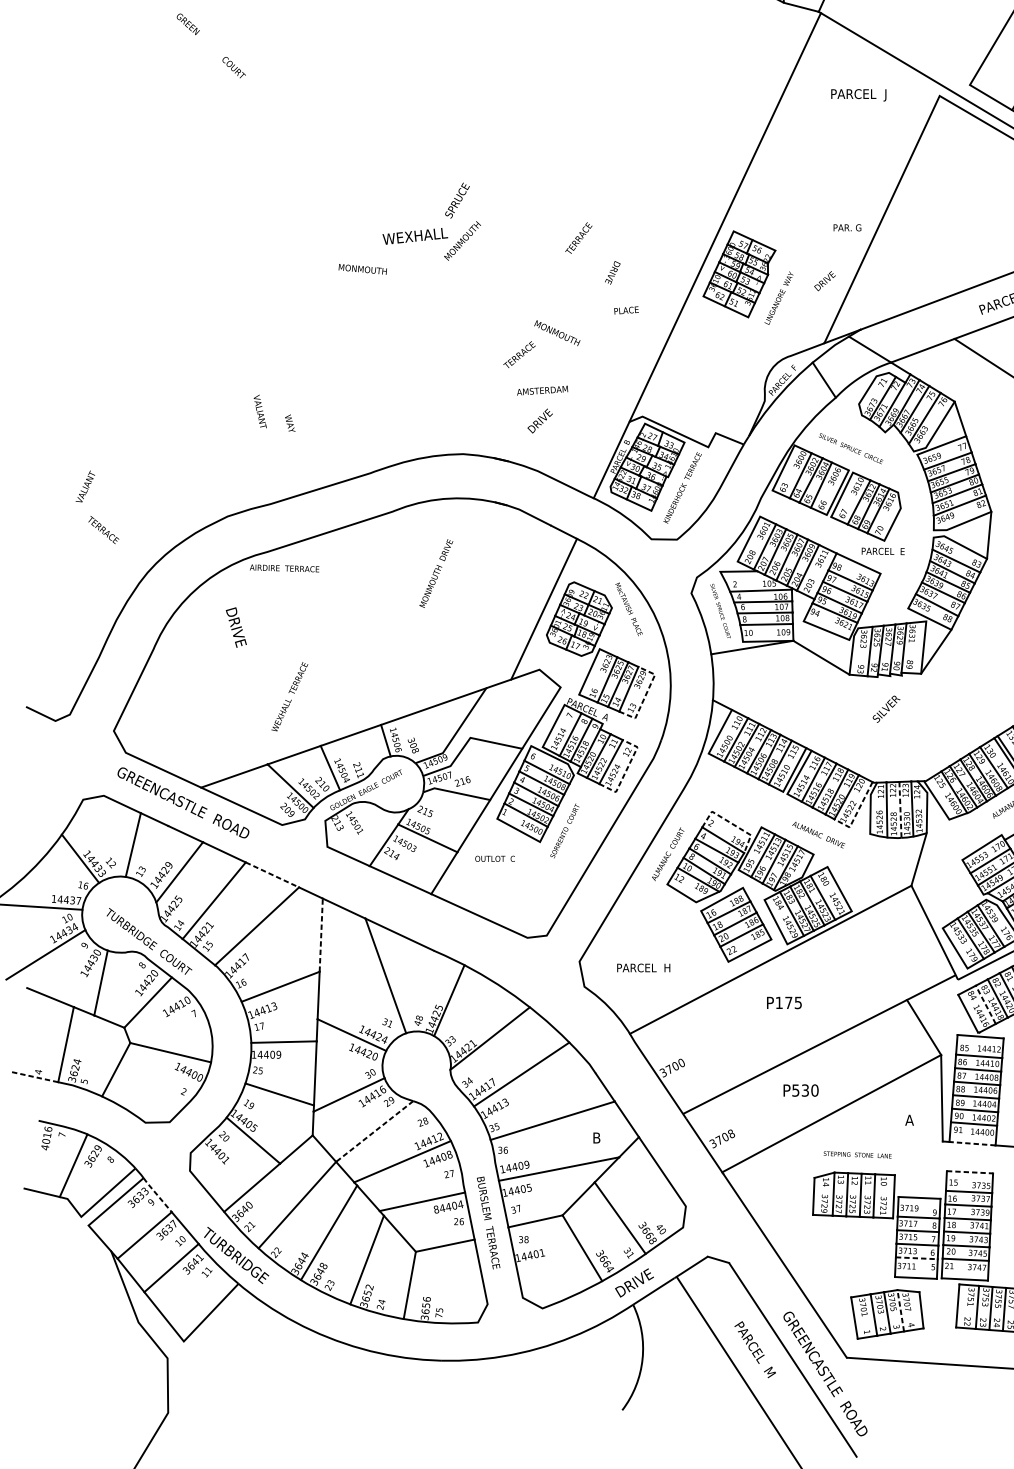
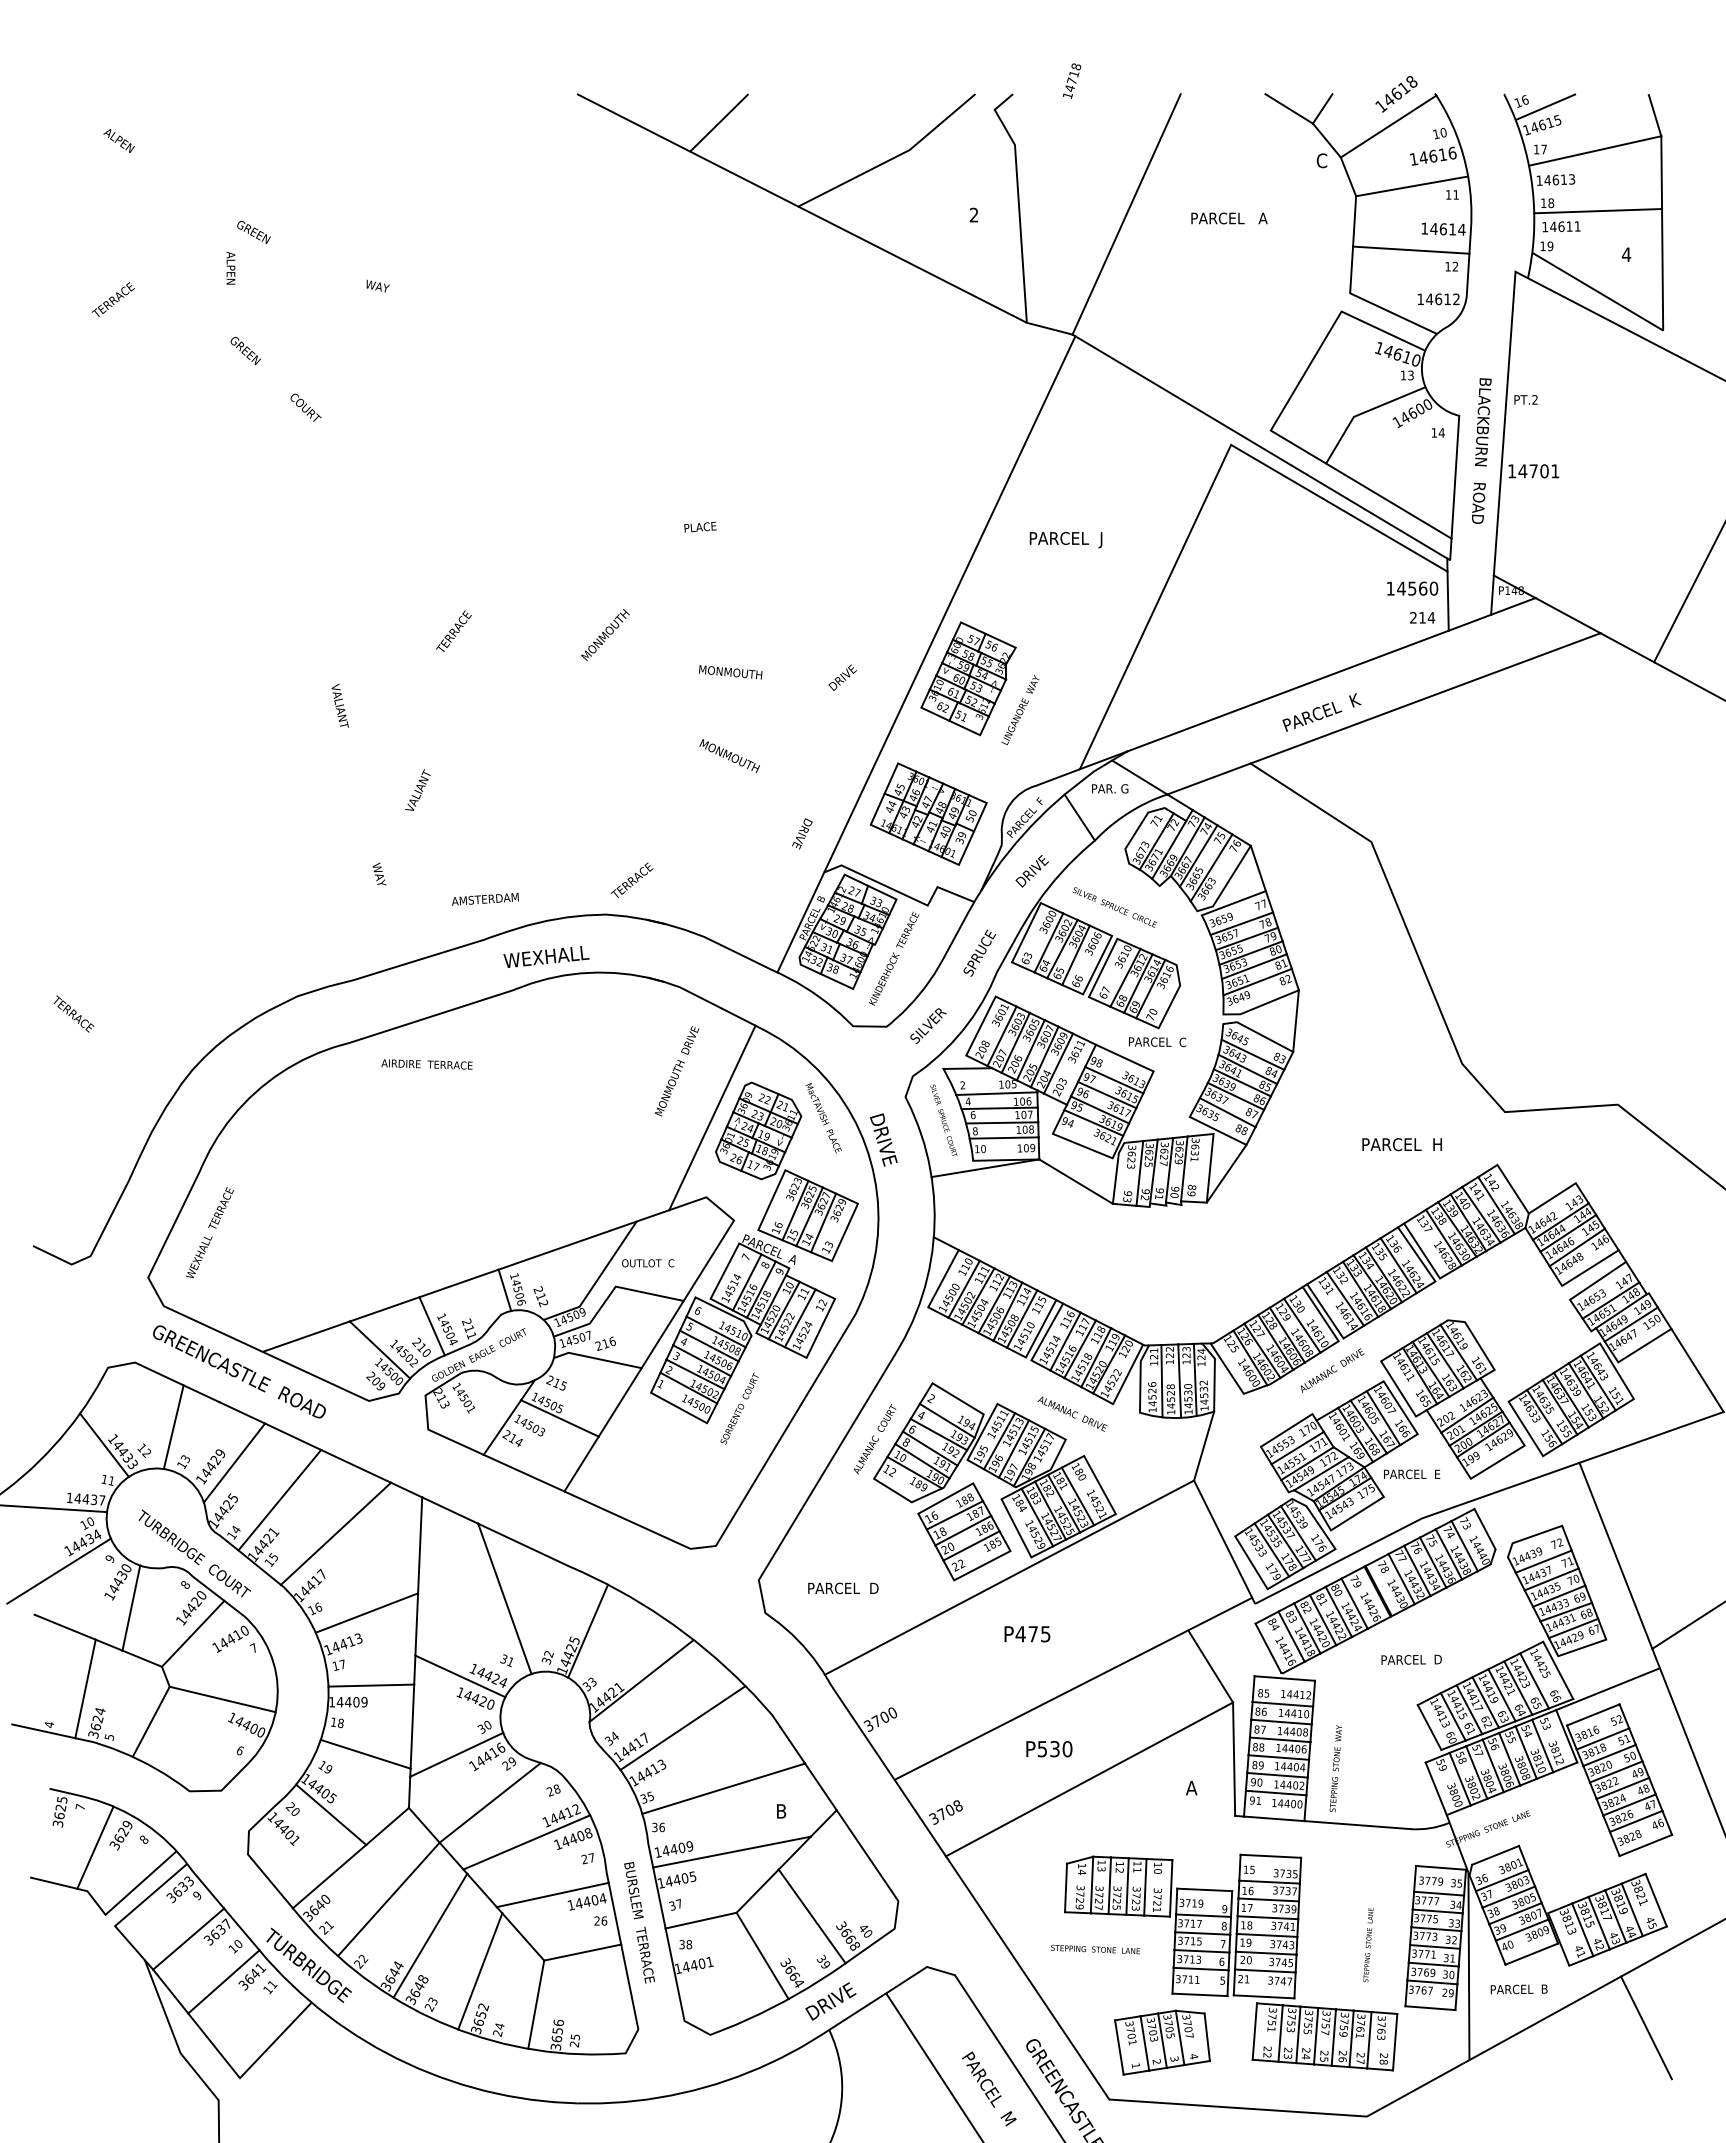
text: (858, 95) -> (1065, 540), moved
text: (457, 200) -> (979, 952), moved
text: (847, 227) -> (1110, 788), moved
text: (415, 235) -> (546, 956), moved
text: (578, 237) -> (453, 630), moved
text: (362, 269) -> (730, 672), moved
text: (612, 272) -> (802, 833), moved
text: (824, 280) -> (842, 677), moved
text: (626, 309) -> (700, 526), moved
text: (519, 354) -> (631, 879), moved
part: (708, 377) -> (928, 813), added
text: (542, 390) -> (485, 898), moved
text: (259, 411) -> (339, 705), moved
text: (539, 421) -> (1031, 871), moved
text: (85, 486) -> (417, 789), moved
text: (103, 529) -> (73, 1013), moved
text: (902, 551) -> (1182, 1042), PARCEL  E -> PARCEL  C
text: (284, 568) -> (426, 1064), moved
text: (436, 573) -> (677, 1071), moved
text: (236, 627) -> (883, 1139), moved
line: (645, 695) -> (845, 1231), dashed -> solid
text: (289, 696) -> (209, 1232), moved
text: (886, 708) -> (928, 1025), moved
text: (413, 745) -> (540, 1296), 308 -> 212
line: (626, 770) -> (820, 1329), dashed -> solid
line: (900, 810) -> (1179, 1381), dashed -> solid
line: (856, 813) -> (1122, 1385), dashed -> solid
line: (731, 823) -> (958, 1398), dashed -> solid
text: (495, 859) -> (648, 1263), moved
line: (272, 875) -> (356, 1466), dashed -> solid
text: (85, 885) -> (111, 1480), 16 -> 11
line: (321, 934) -> (420, 1544), dashed -> solid
text: (667, 967) -> (874, 1587), PARCEL  H -> PARCEL  D
text: (779, 1003) -> (1020, 1634), P175 -> P475
line: (985, 1004) -> (1291, 1636), dashed -> solid
text: (418, 1020) -> (547, 1657), 48 -> 32
text: (257, 1070) -> (336, 1722), 25 -> 18
line: (34, 1077) -> (43, 1731), dashed -> solid
text: (183, 1091) -> (239, 1750), 2 -> 6
line: (374, 1132) -> (489, 1803), dashed -> solid
text: (46, 1138) -> (59, 1811), 4016 -> 3625
line: (972, 1143) -> (1273, 1818), dashed -> solid
text: (857, 1154) -> (1095, 1949), moved
line: (970, 1172) -> (1271, 1856), dashed -> solid
line: (156, 1194) -> (204, 1885), dashed -> solid
text: (435, 1209) -> (570, 1905), 84404 -> 14404
text: (630, 1255) -> (825, 1965), 31 -> 39
line: (917, 1258) -> (1201, 1969), dashed -> solid
line: (901, 1310) -> (1180, 2037), dashed -> solid
text: (438, 1315) -> (574, 2044), 75 -> 25

